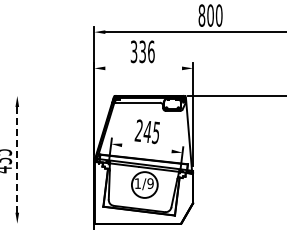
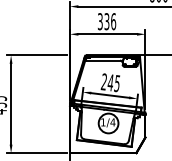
line: (143, 68) -> (107, 34), added
line: (50, 95) -> (36, 55), added
line: (146, 148) -> (109, 95), added
line: (17, 159) -> (11, 103), dashed -> solid
text: (150, 183) -> (112, 122), 1/9 -> 1/4
line: (50, 223) -> (36, 152), added

